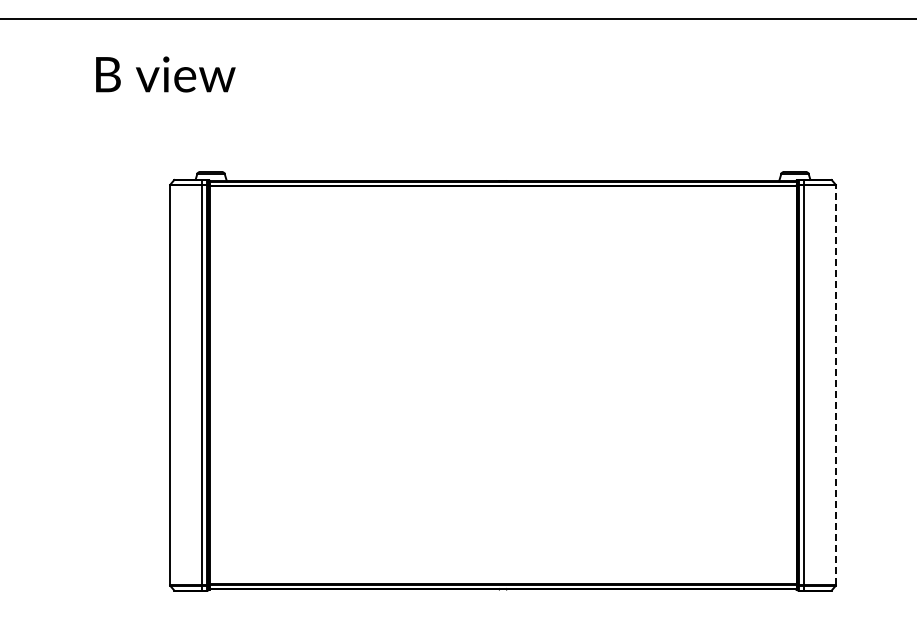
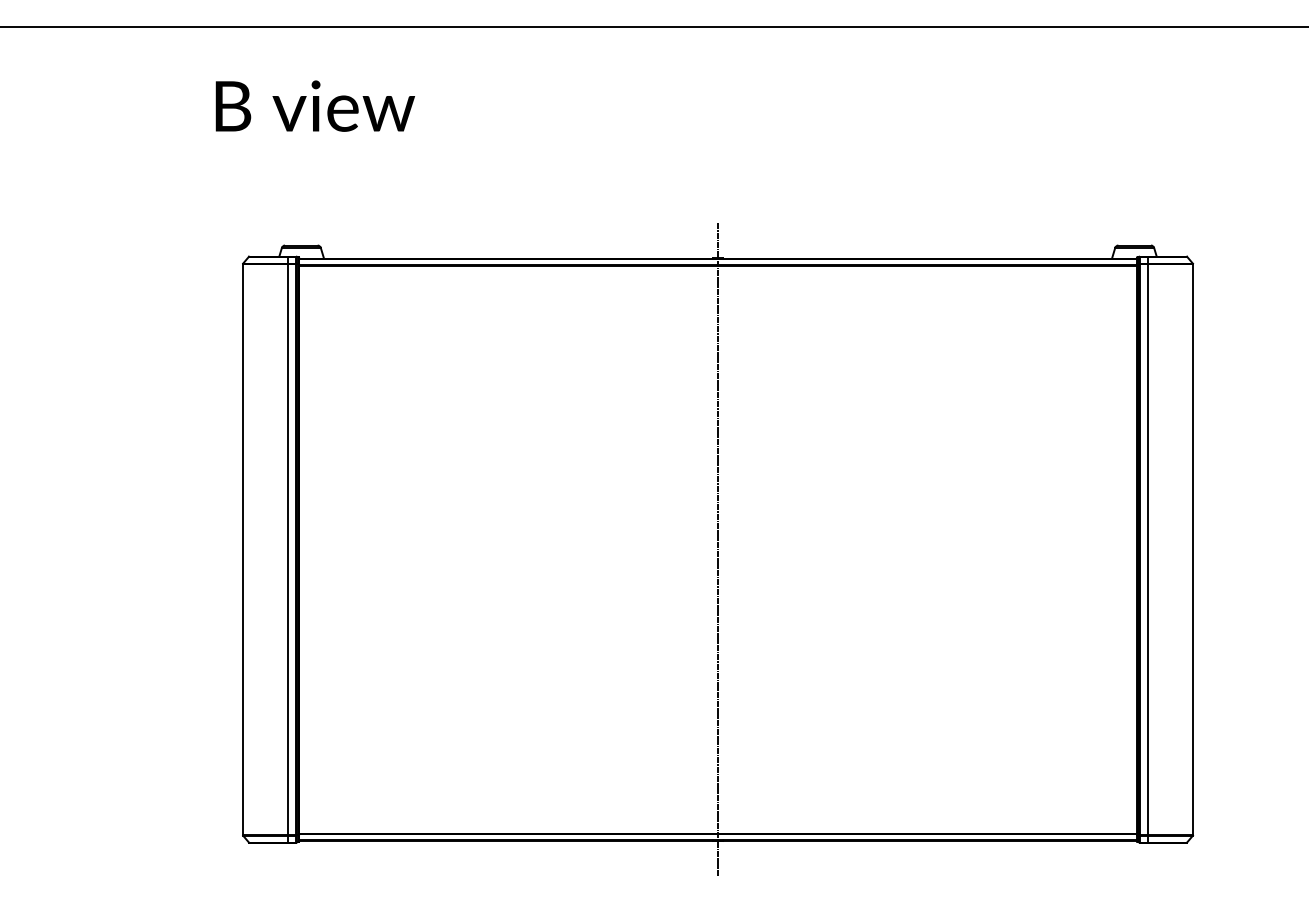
text: (165, 74) -> (314, 106), moved
line: (835, 384) -> (1192, 548), dashed -> solid
line: (503, 385) -> (718, 549), added

